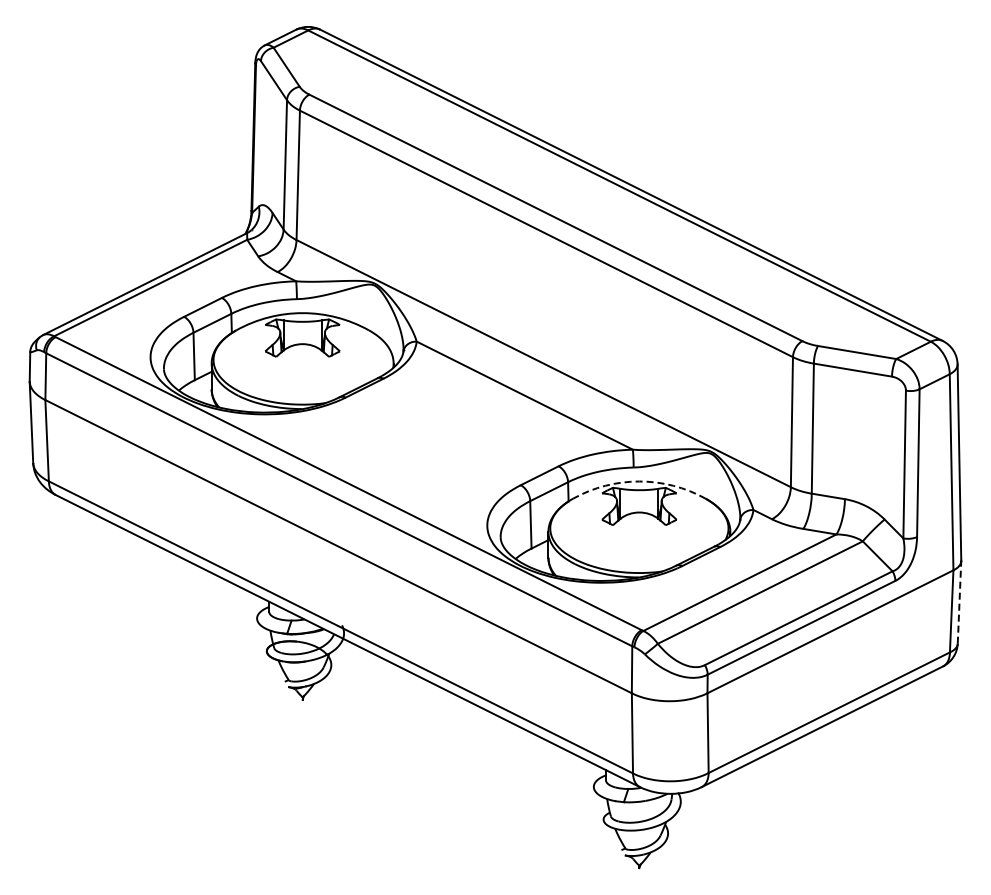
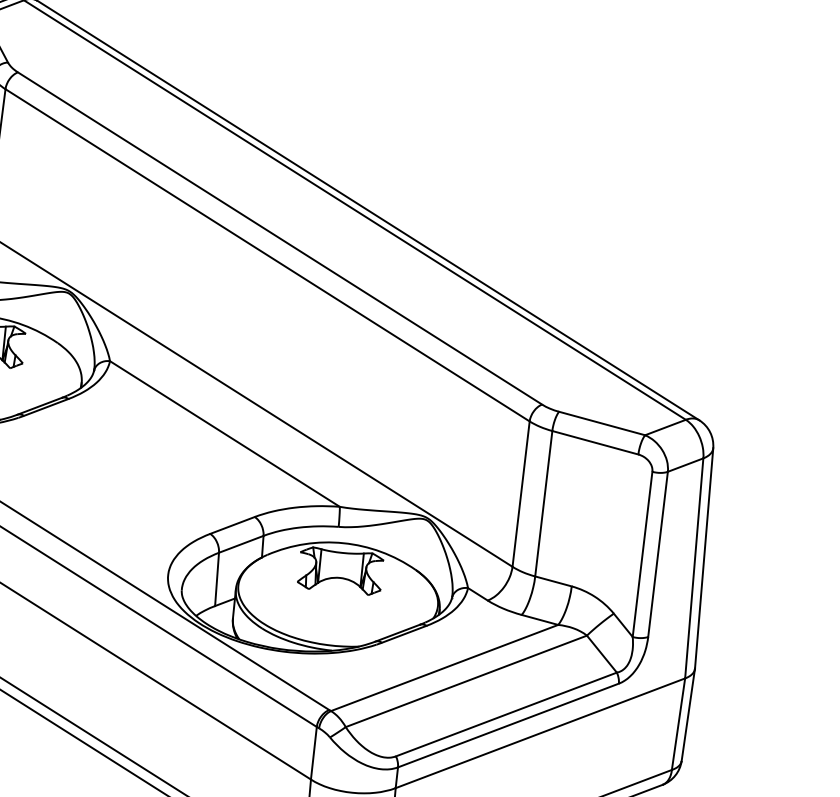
arc: (639, 481) -> (343, 543), dashed -> solid
line: (959, 601) -> (688, 714), dashed -> solid

